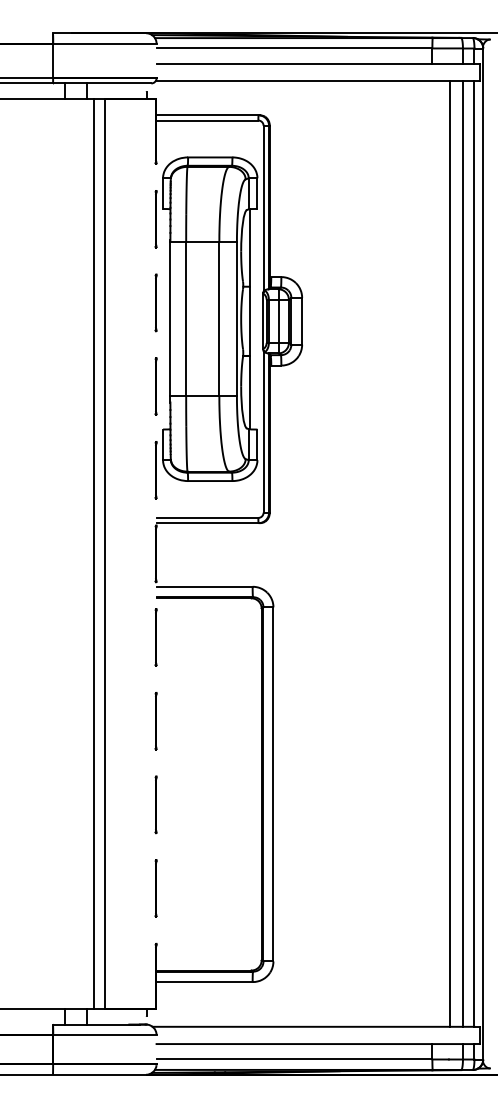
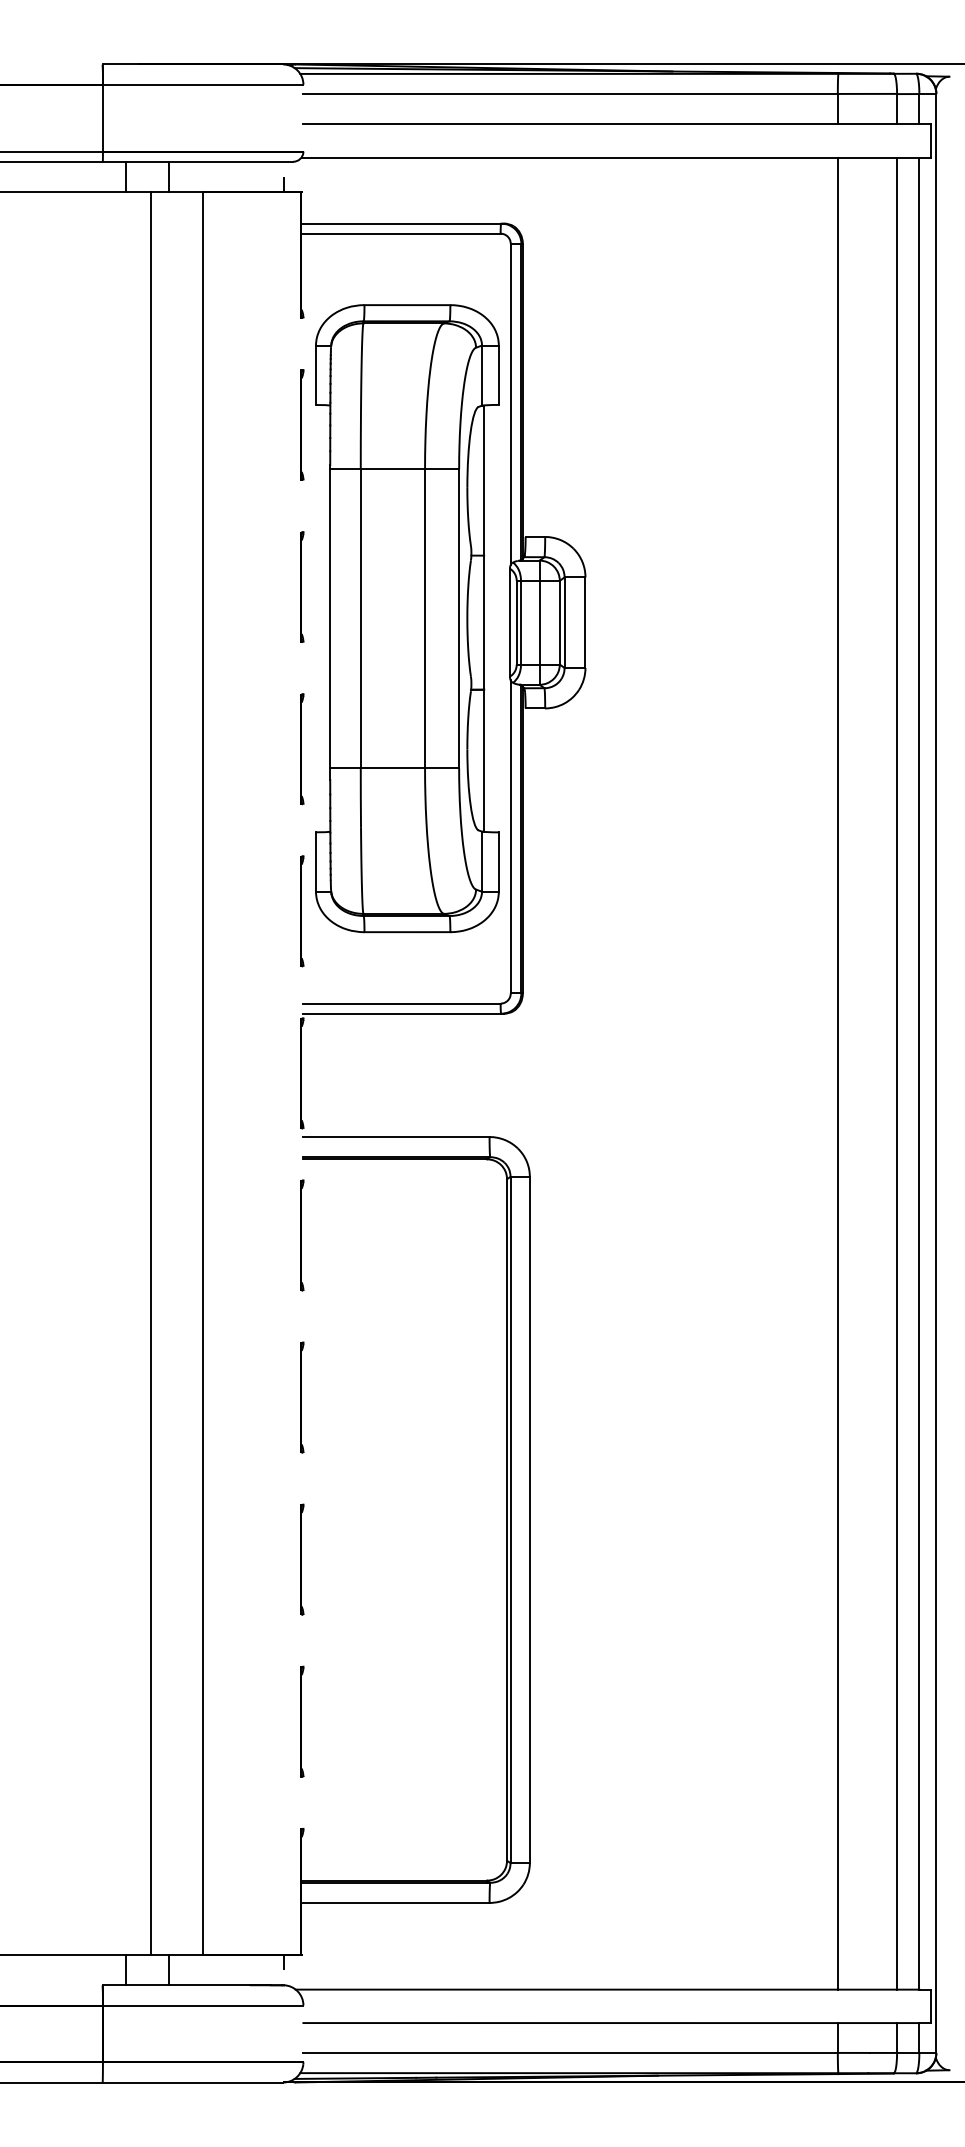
line: (93, 553) -> (150, 1072), moved
line: (450, 553) -> (838, 1072), moved

